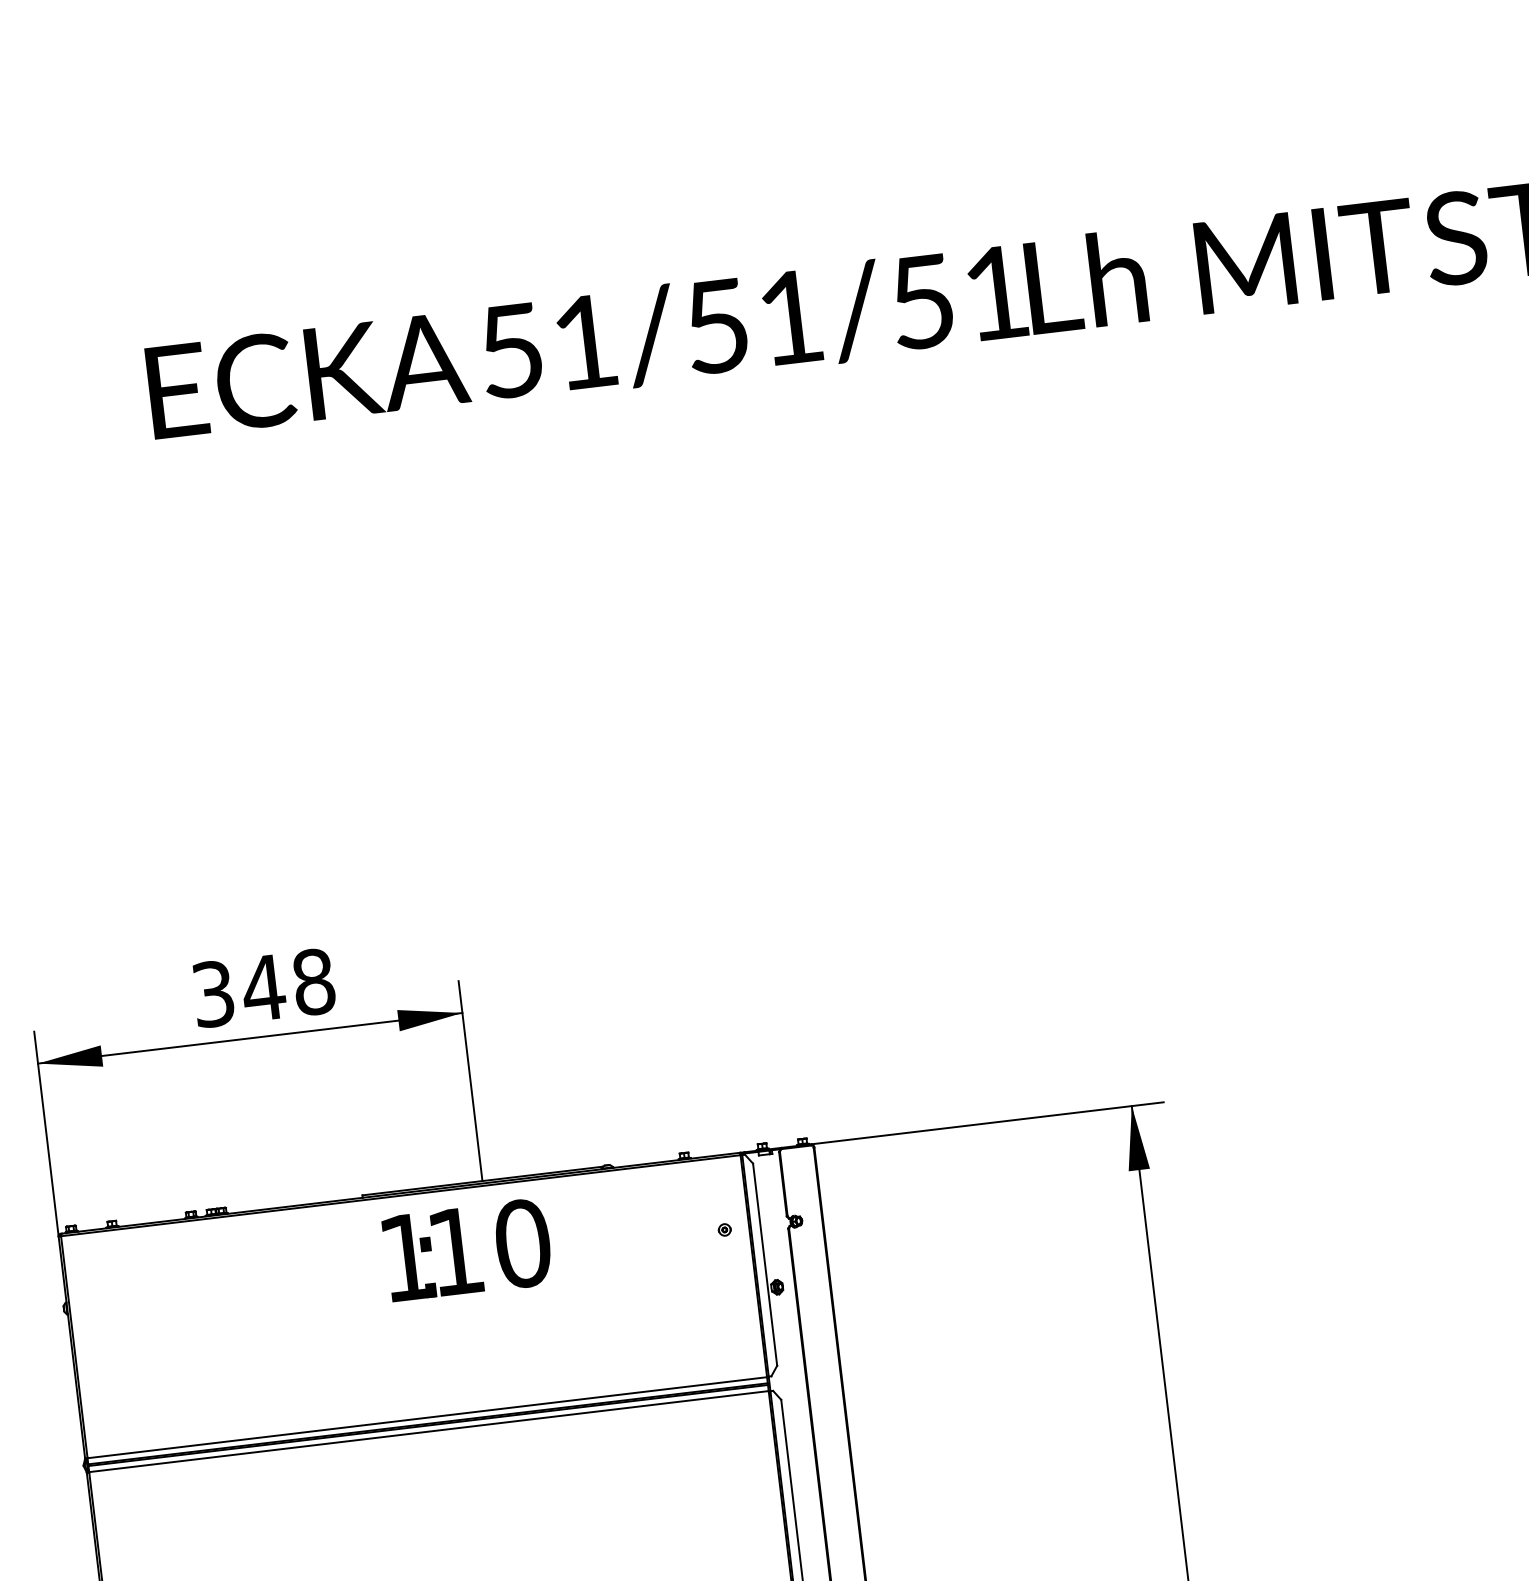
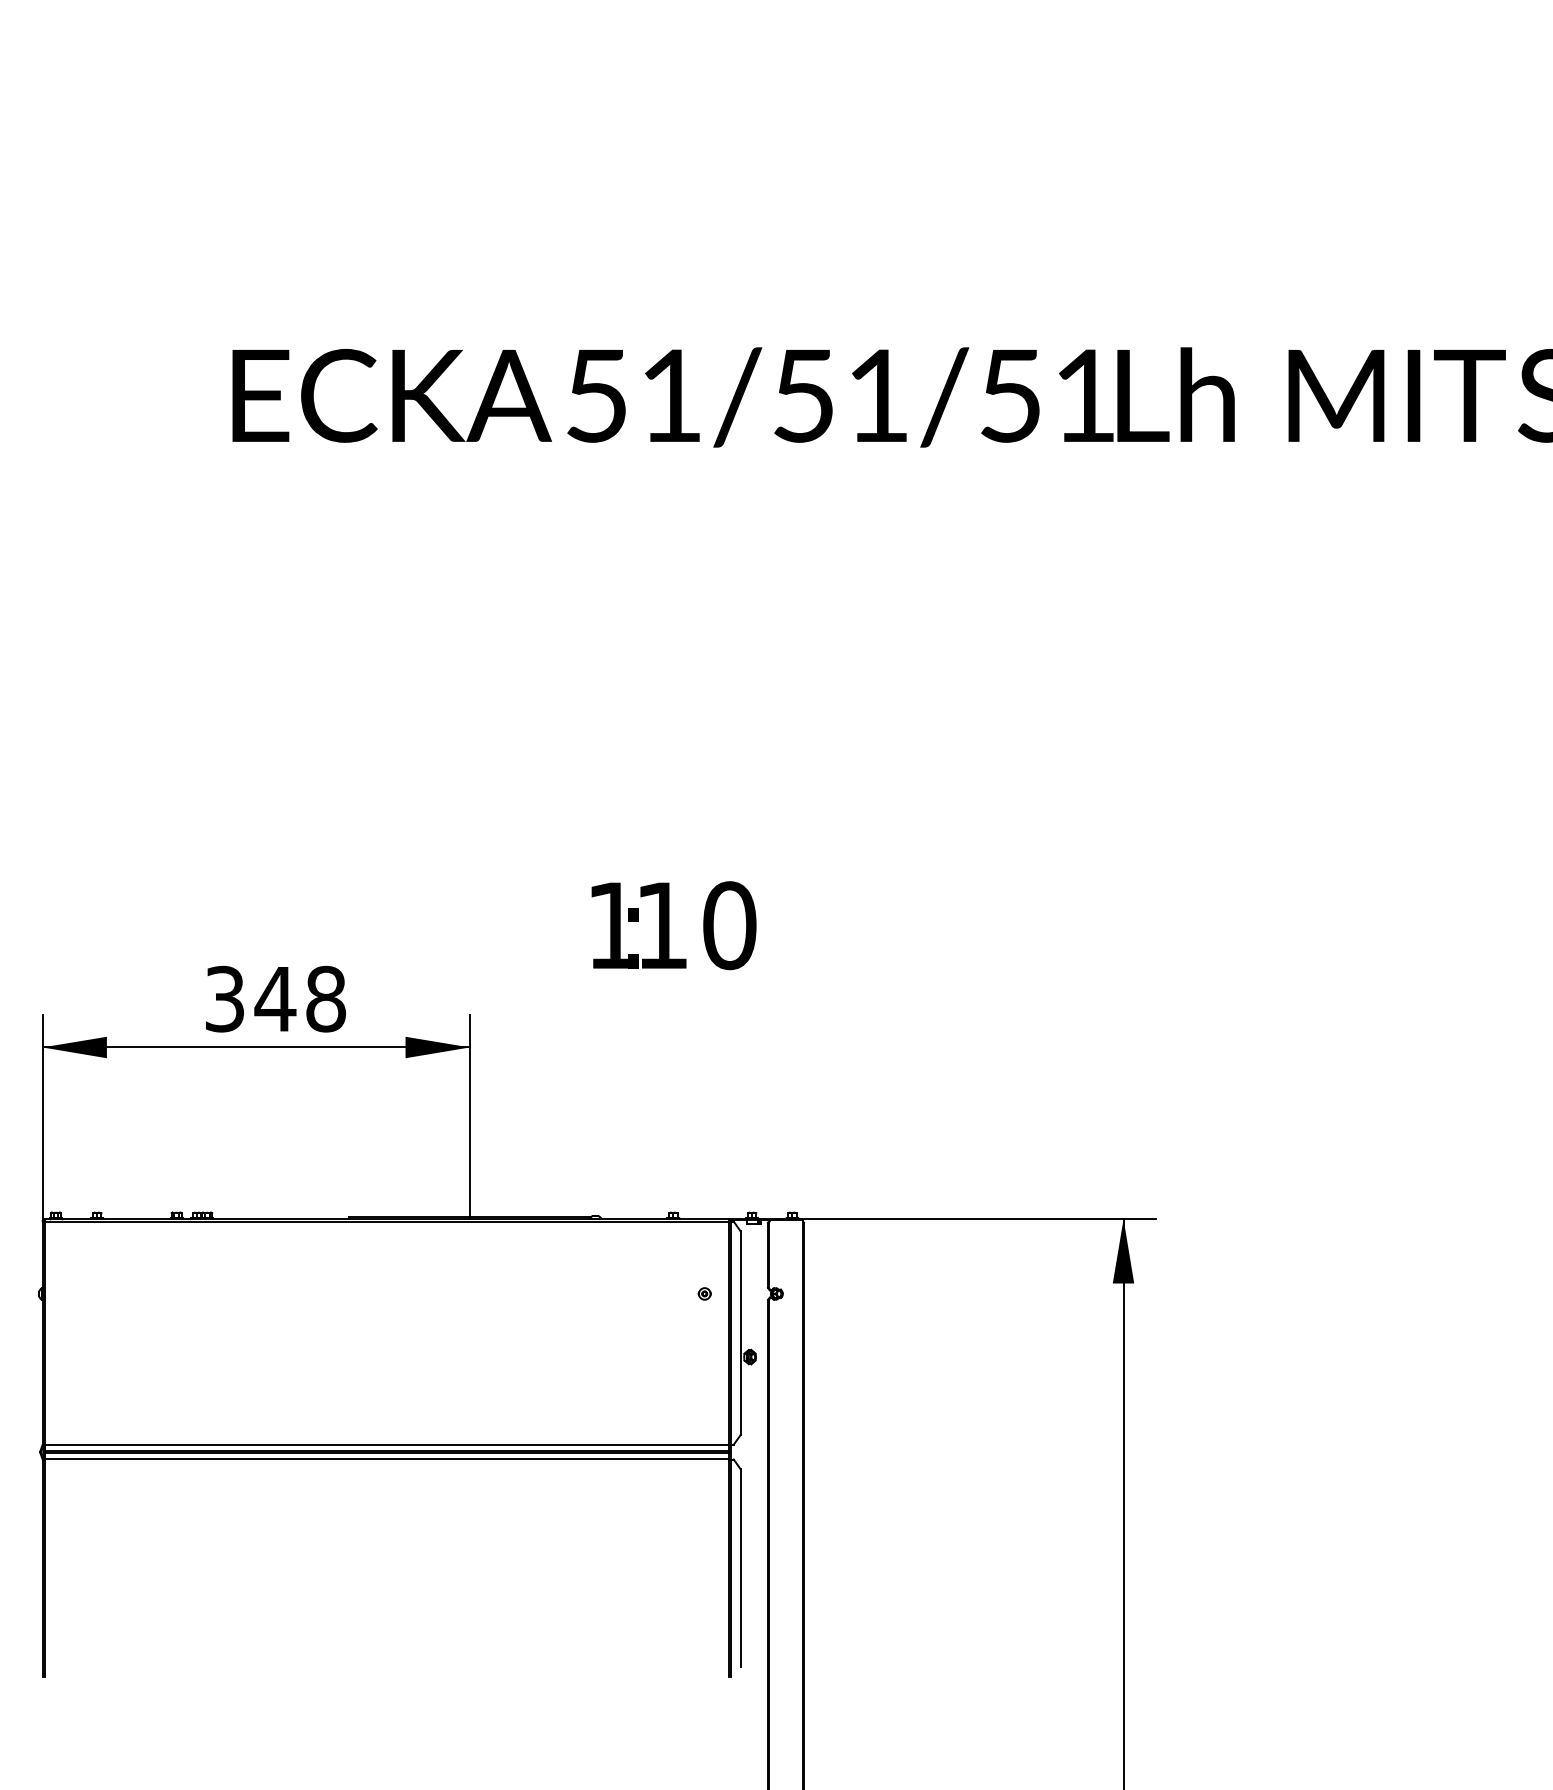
text: (467, 1250) -> (673, 925), moved

